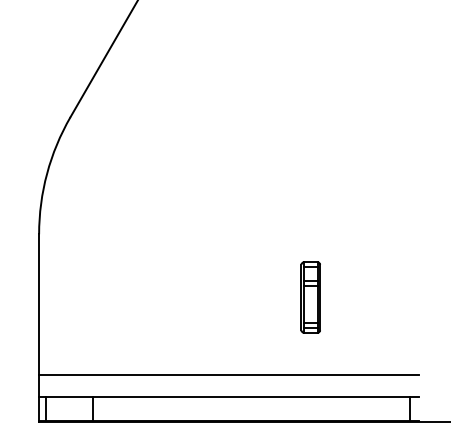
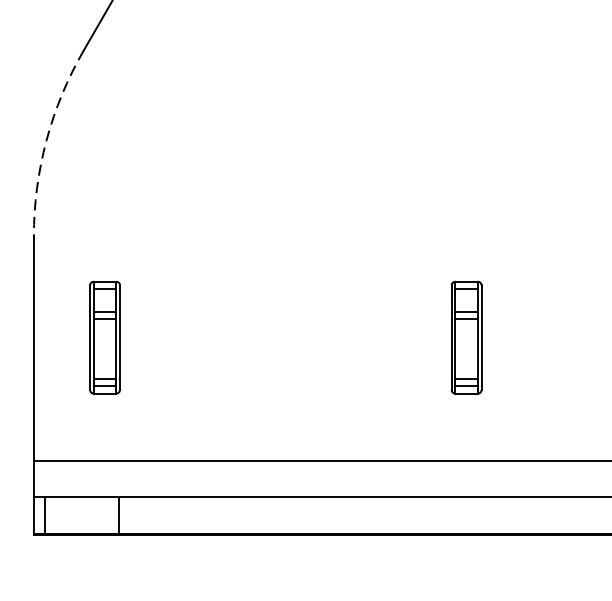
arc: (47, 173) -> (47, 140), solid -> dashed
part: (83, 297) -> (104, 337), added

